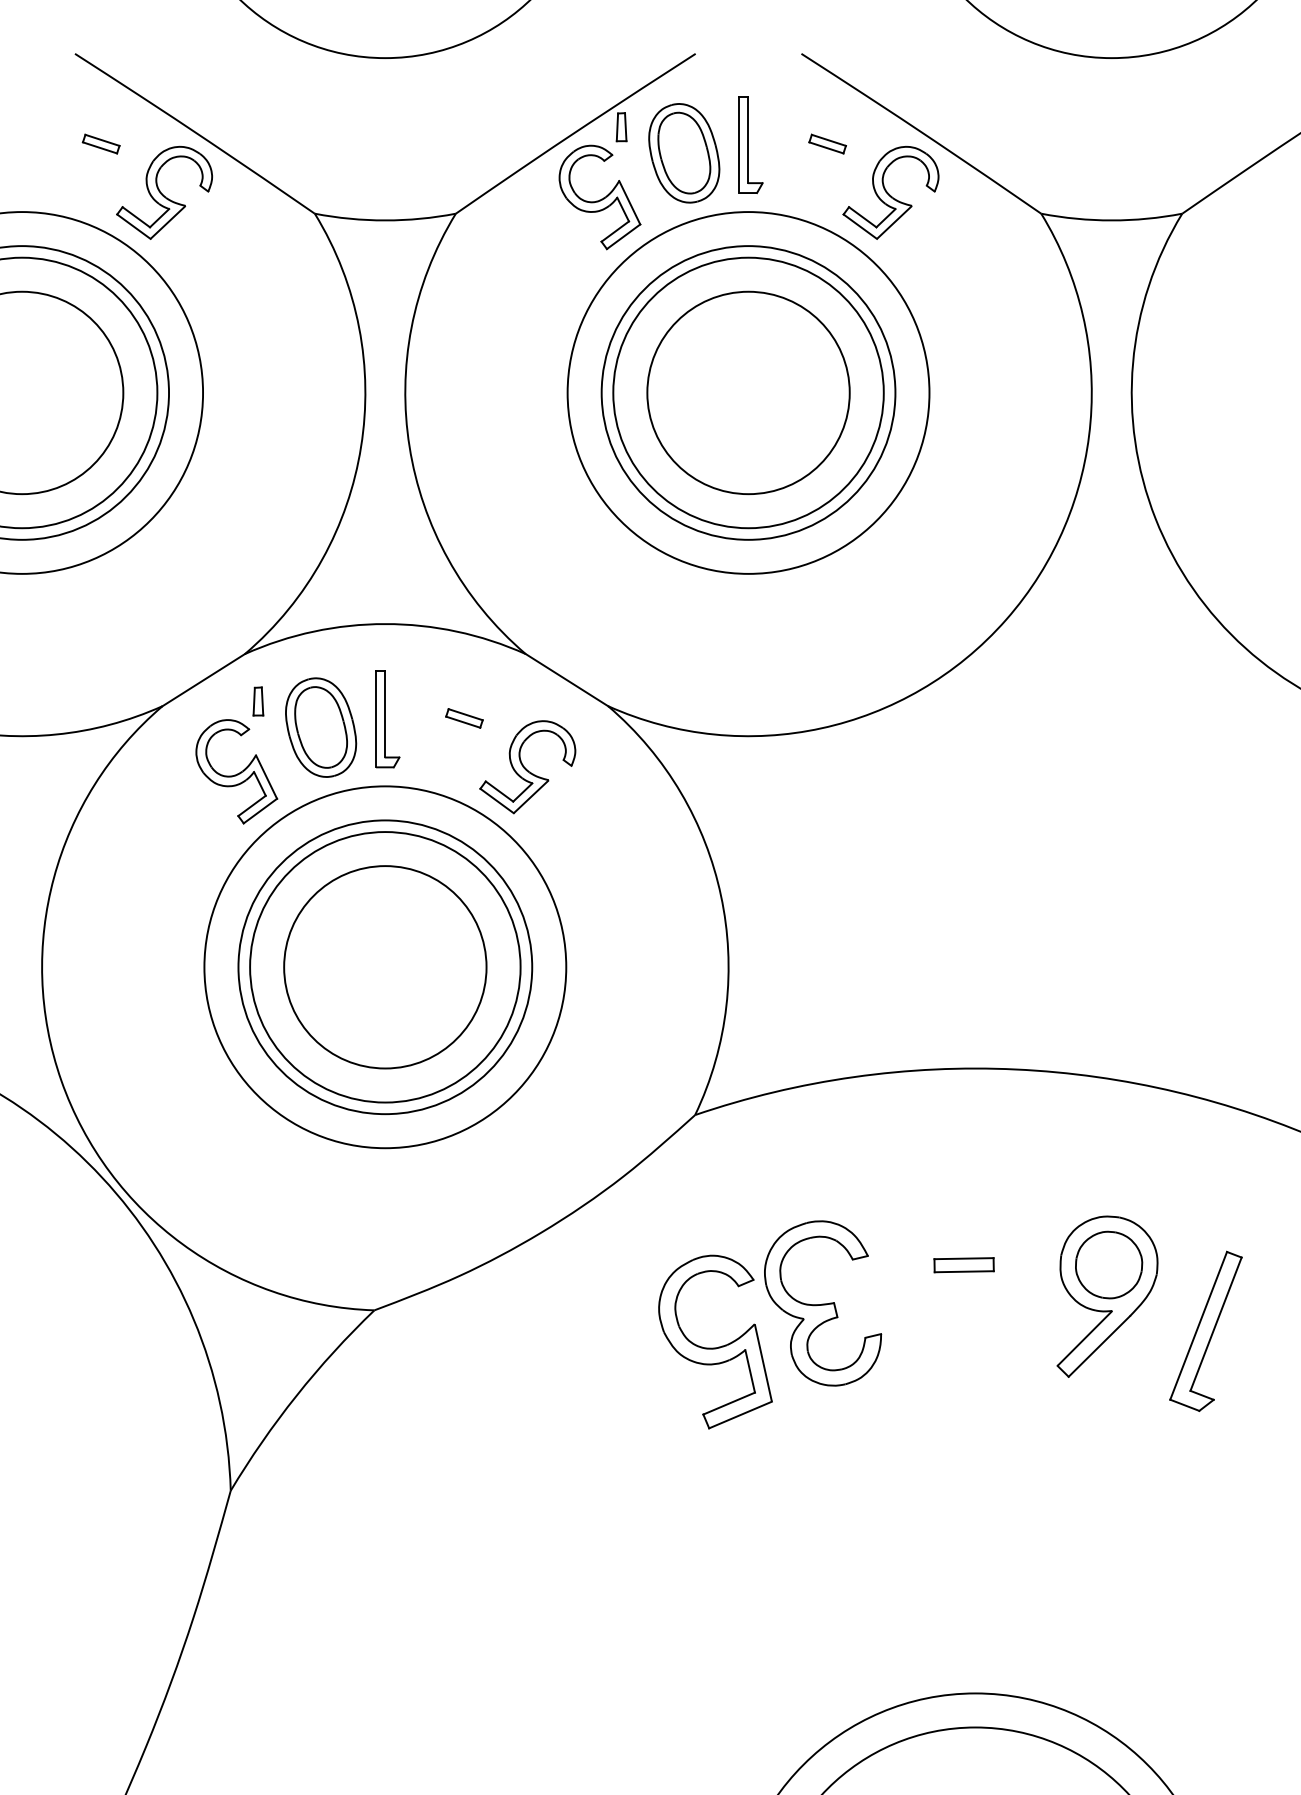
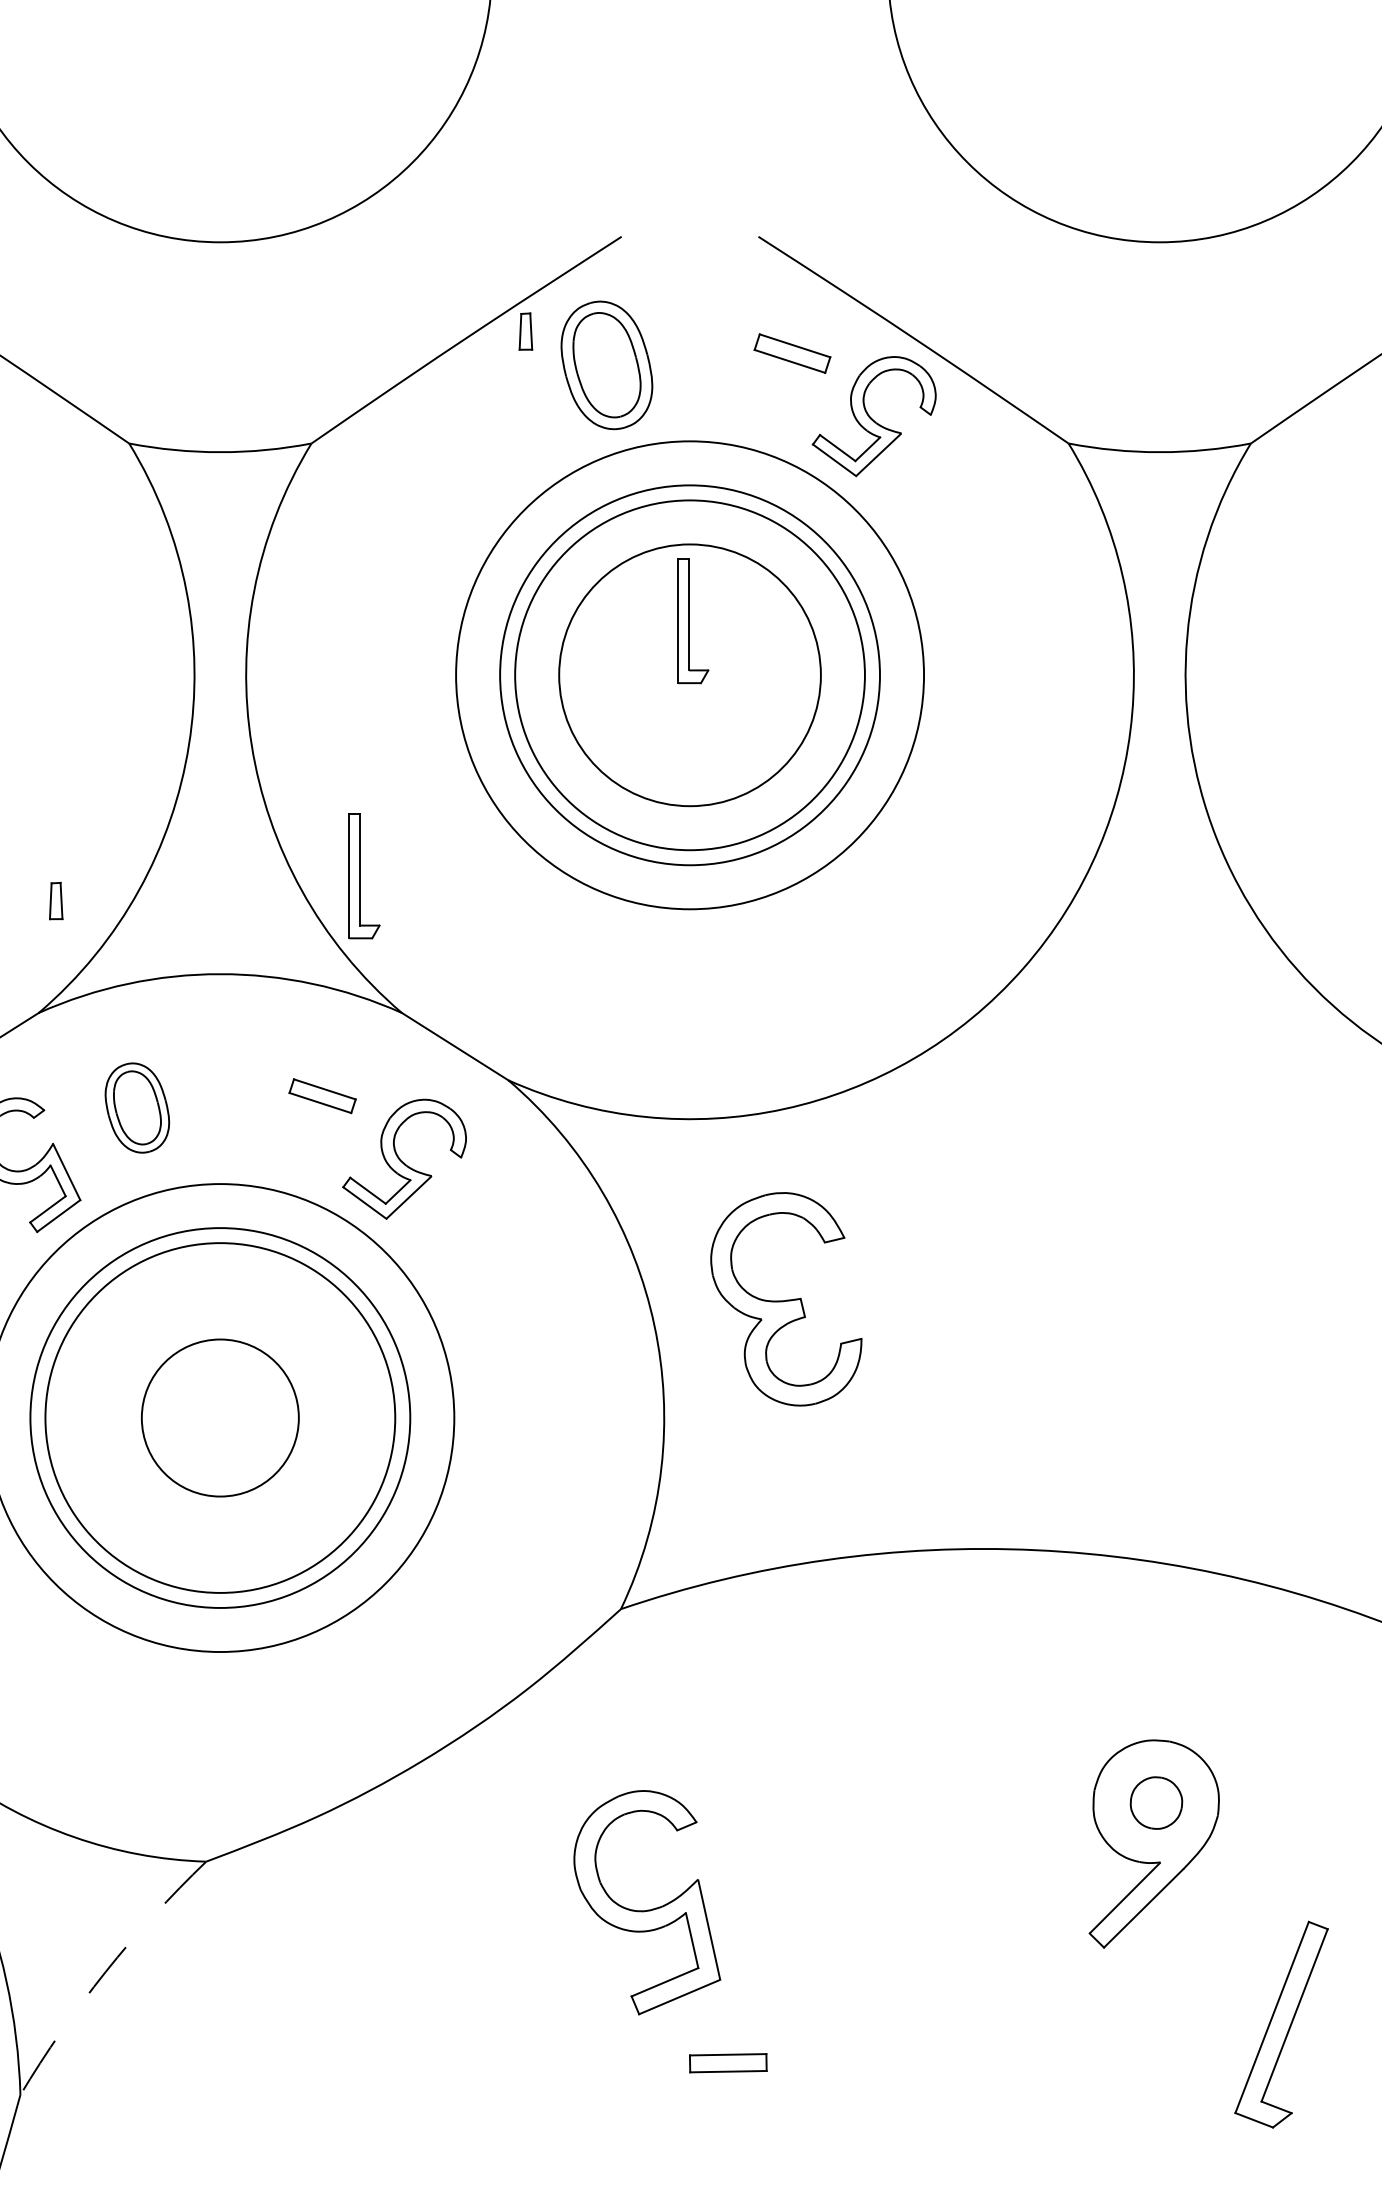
part: (827, 143) -> (792, 352), size x1.6
part: (750, 145) -> (692, 621), moved
part: (599, 197) -> (497, 422), removed
part: (258, 701) -> (56, 901), moved
part: (464, 718) -> (322, 1096), size x1.4
part: (387, 719) -> (364, 876), moved
part: (321, 727) -> (137, 1107), size x0.7
circle: (385, 967) -> (220, 1418), size x0.6
part: (1109, 1264) -> (1156, 1802), size x0.6
part: (963, 1265) -> (727, 2063), moved
part: (823, 1303) -> (786, 1299), moved
part: (1205, 1330) -> (1280, 2023), moved
arc: (296, 1395) -> (105, 1971), solid -> dashed

